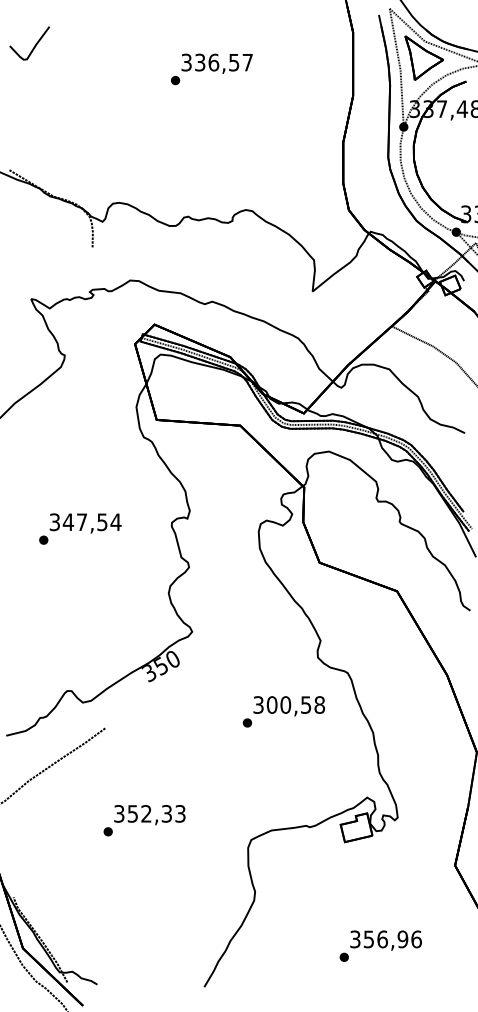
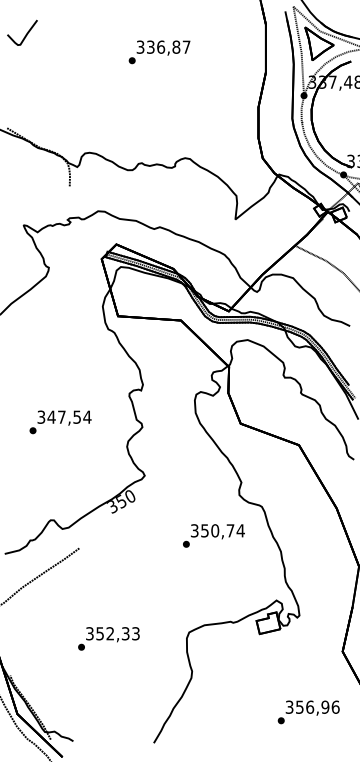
text: (234, 61) -> (176, 46), 336,57 -> 336,87
text: (80, 529) -> (60, 422), moved
text: (295, 704) -> (222, 530), 300,58 -> 350,74
text: (144, 820) -> (108, 638), moved
text: (380, 946) -> (308, 712), moved

